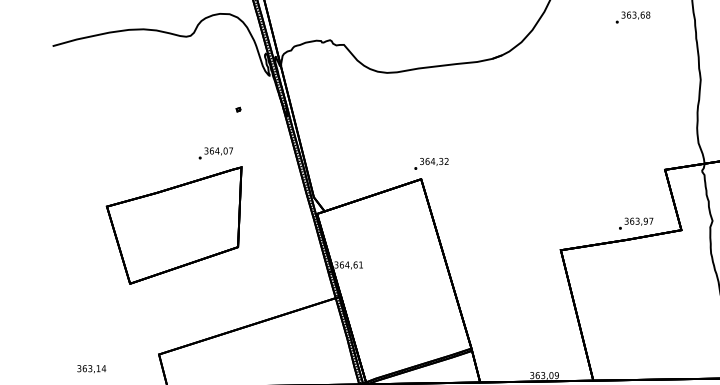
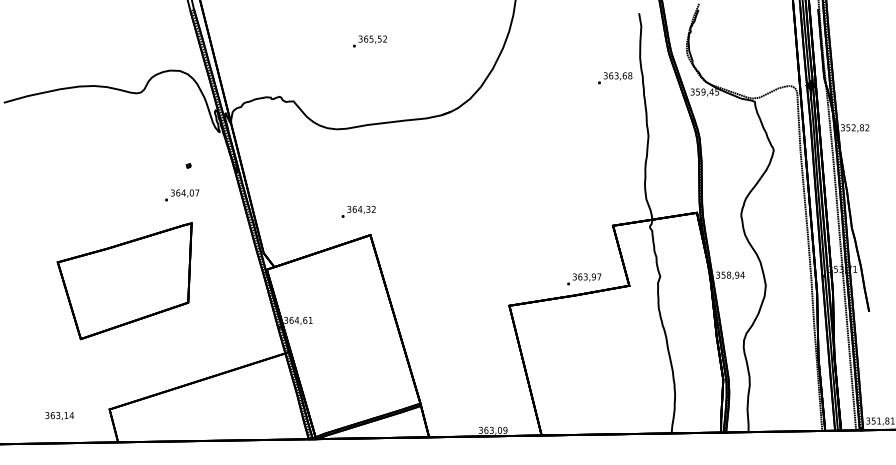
text: (633, 17) -> (615, 78), moved
text: (216, 153) -> (182, 195), moved
text: (431, 163) -> (358, 211), moved
text: (91, 368) -> (59, 415), moved

